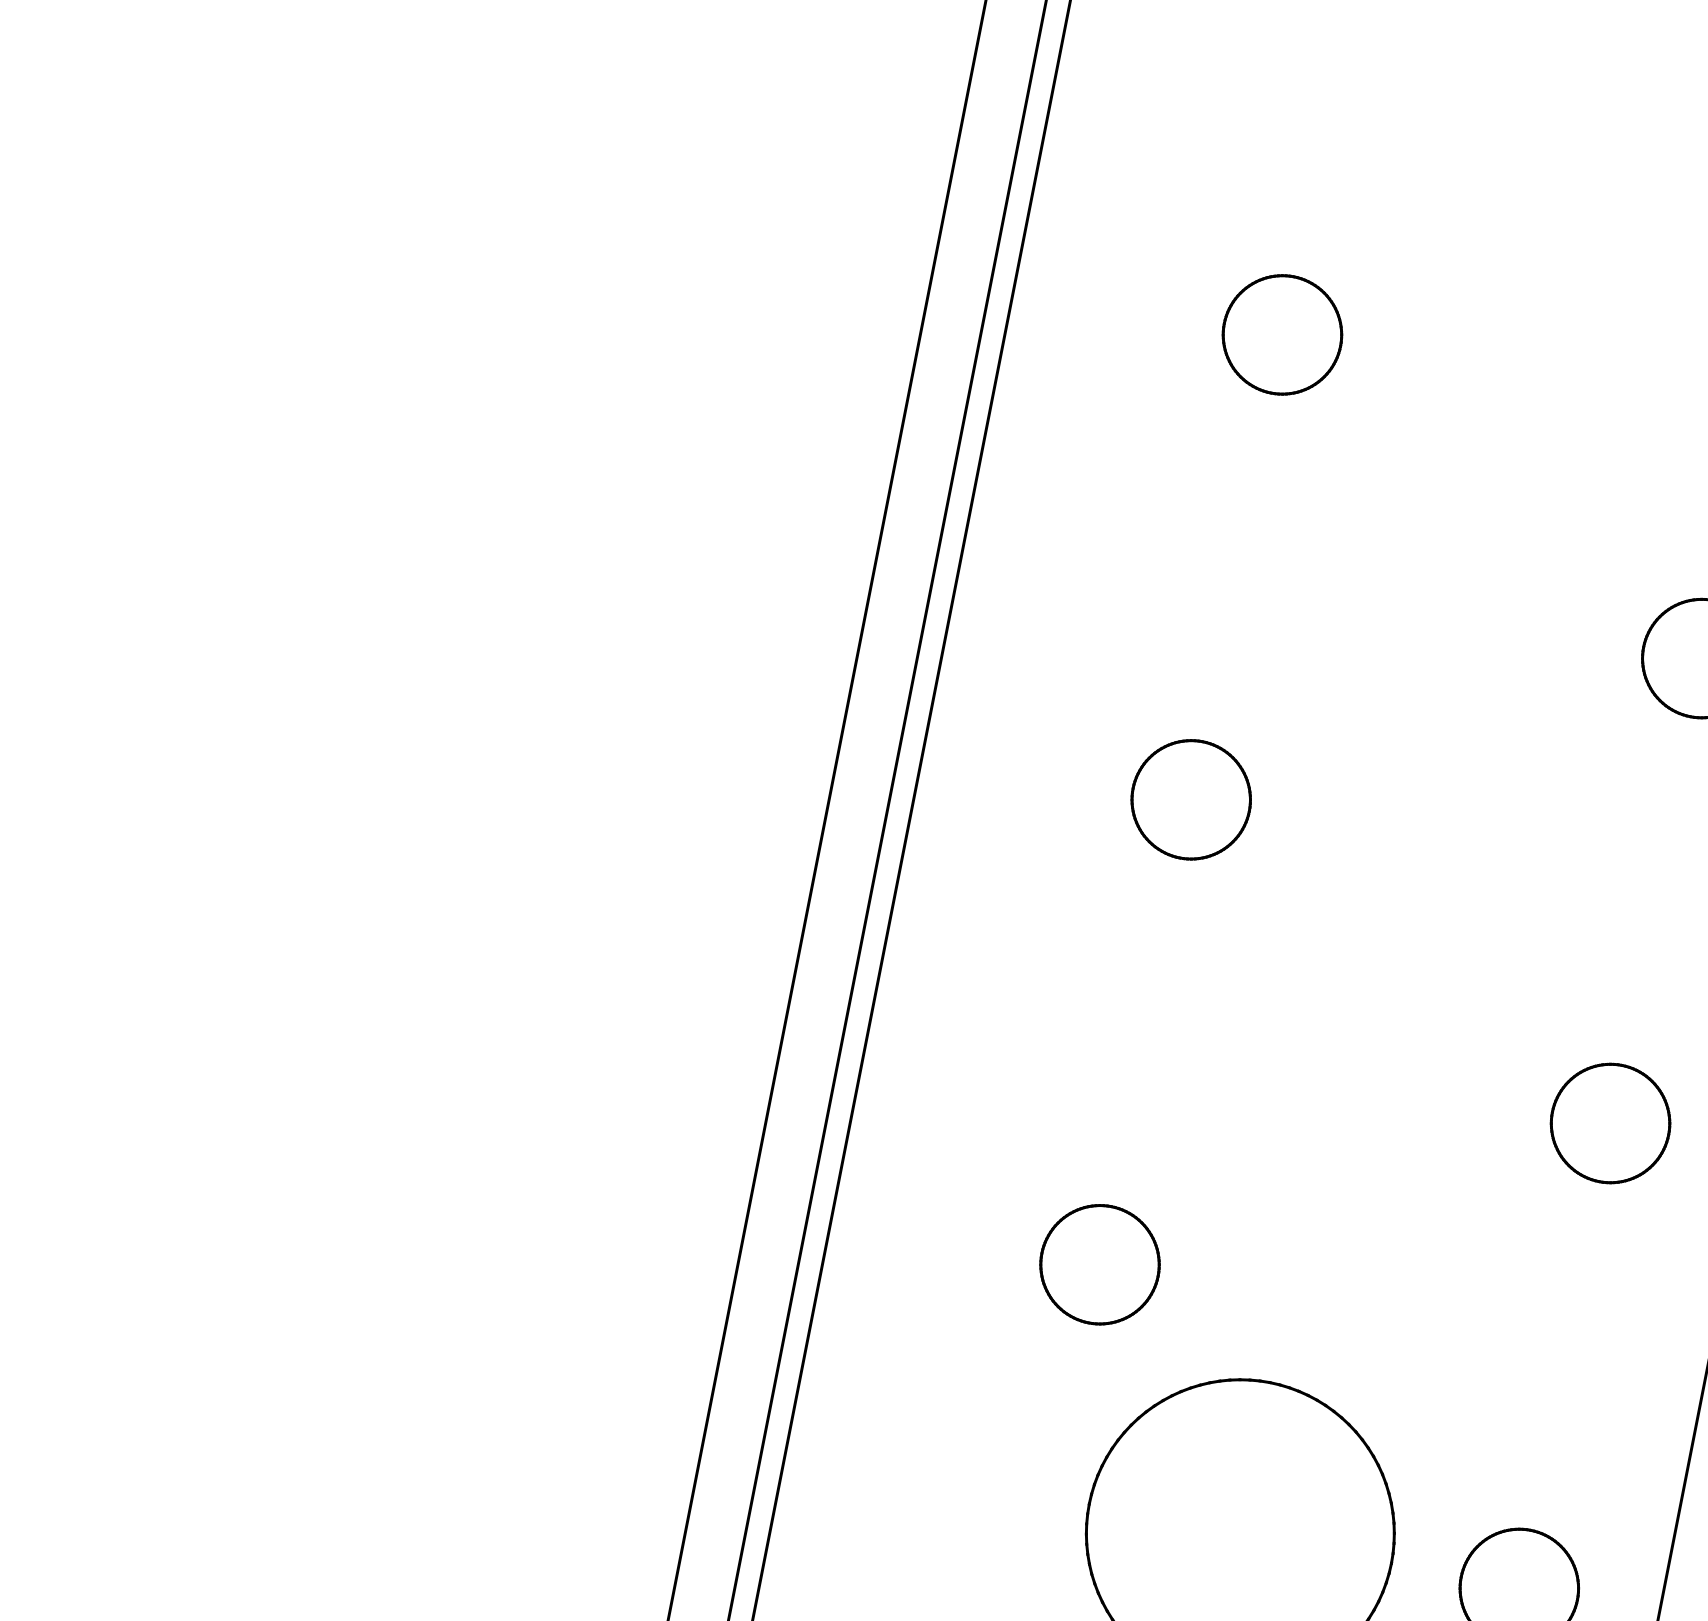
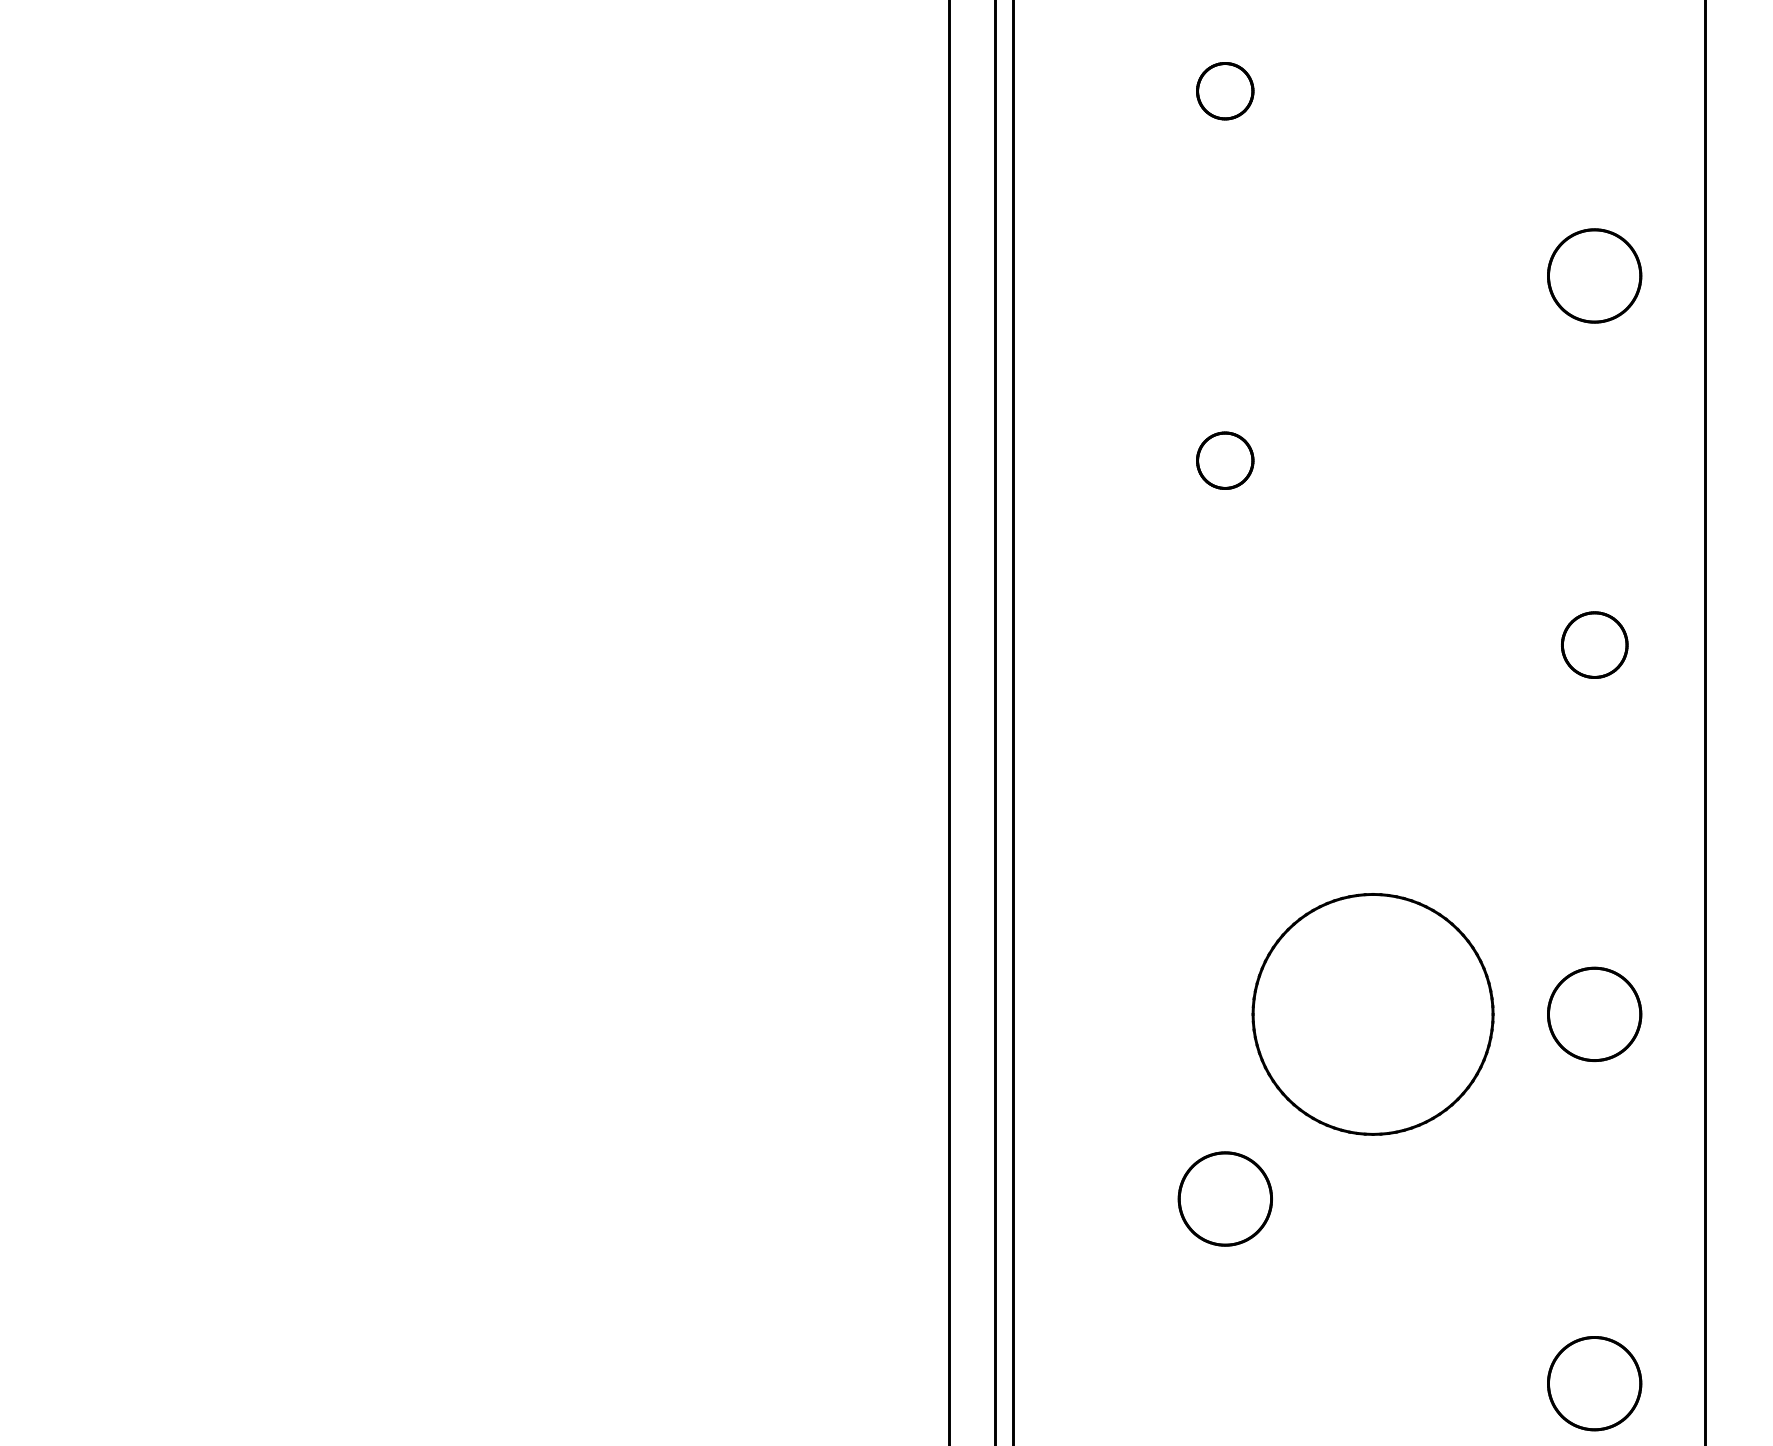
part: (1281, 333) -> (1224, 90), size x0.6
part: (1190, 799) -> (1224, 460), size x0.6
part: (1610, 1122) -> (1594, 644), size x0.7
part: (1098, 1264) -> (1224, 829), removed

